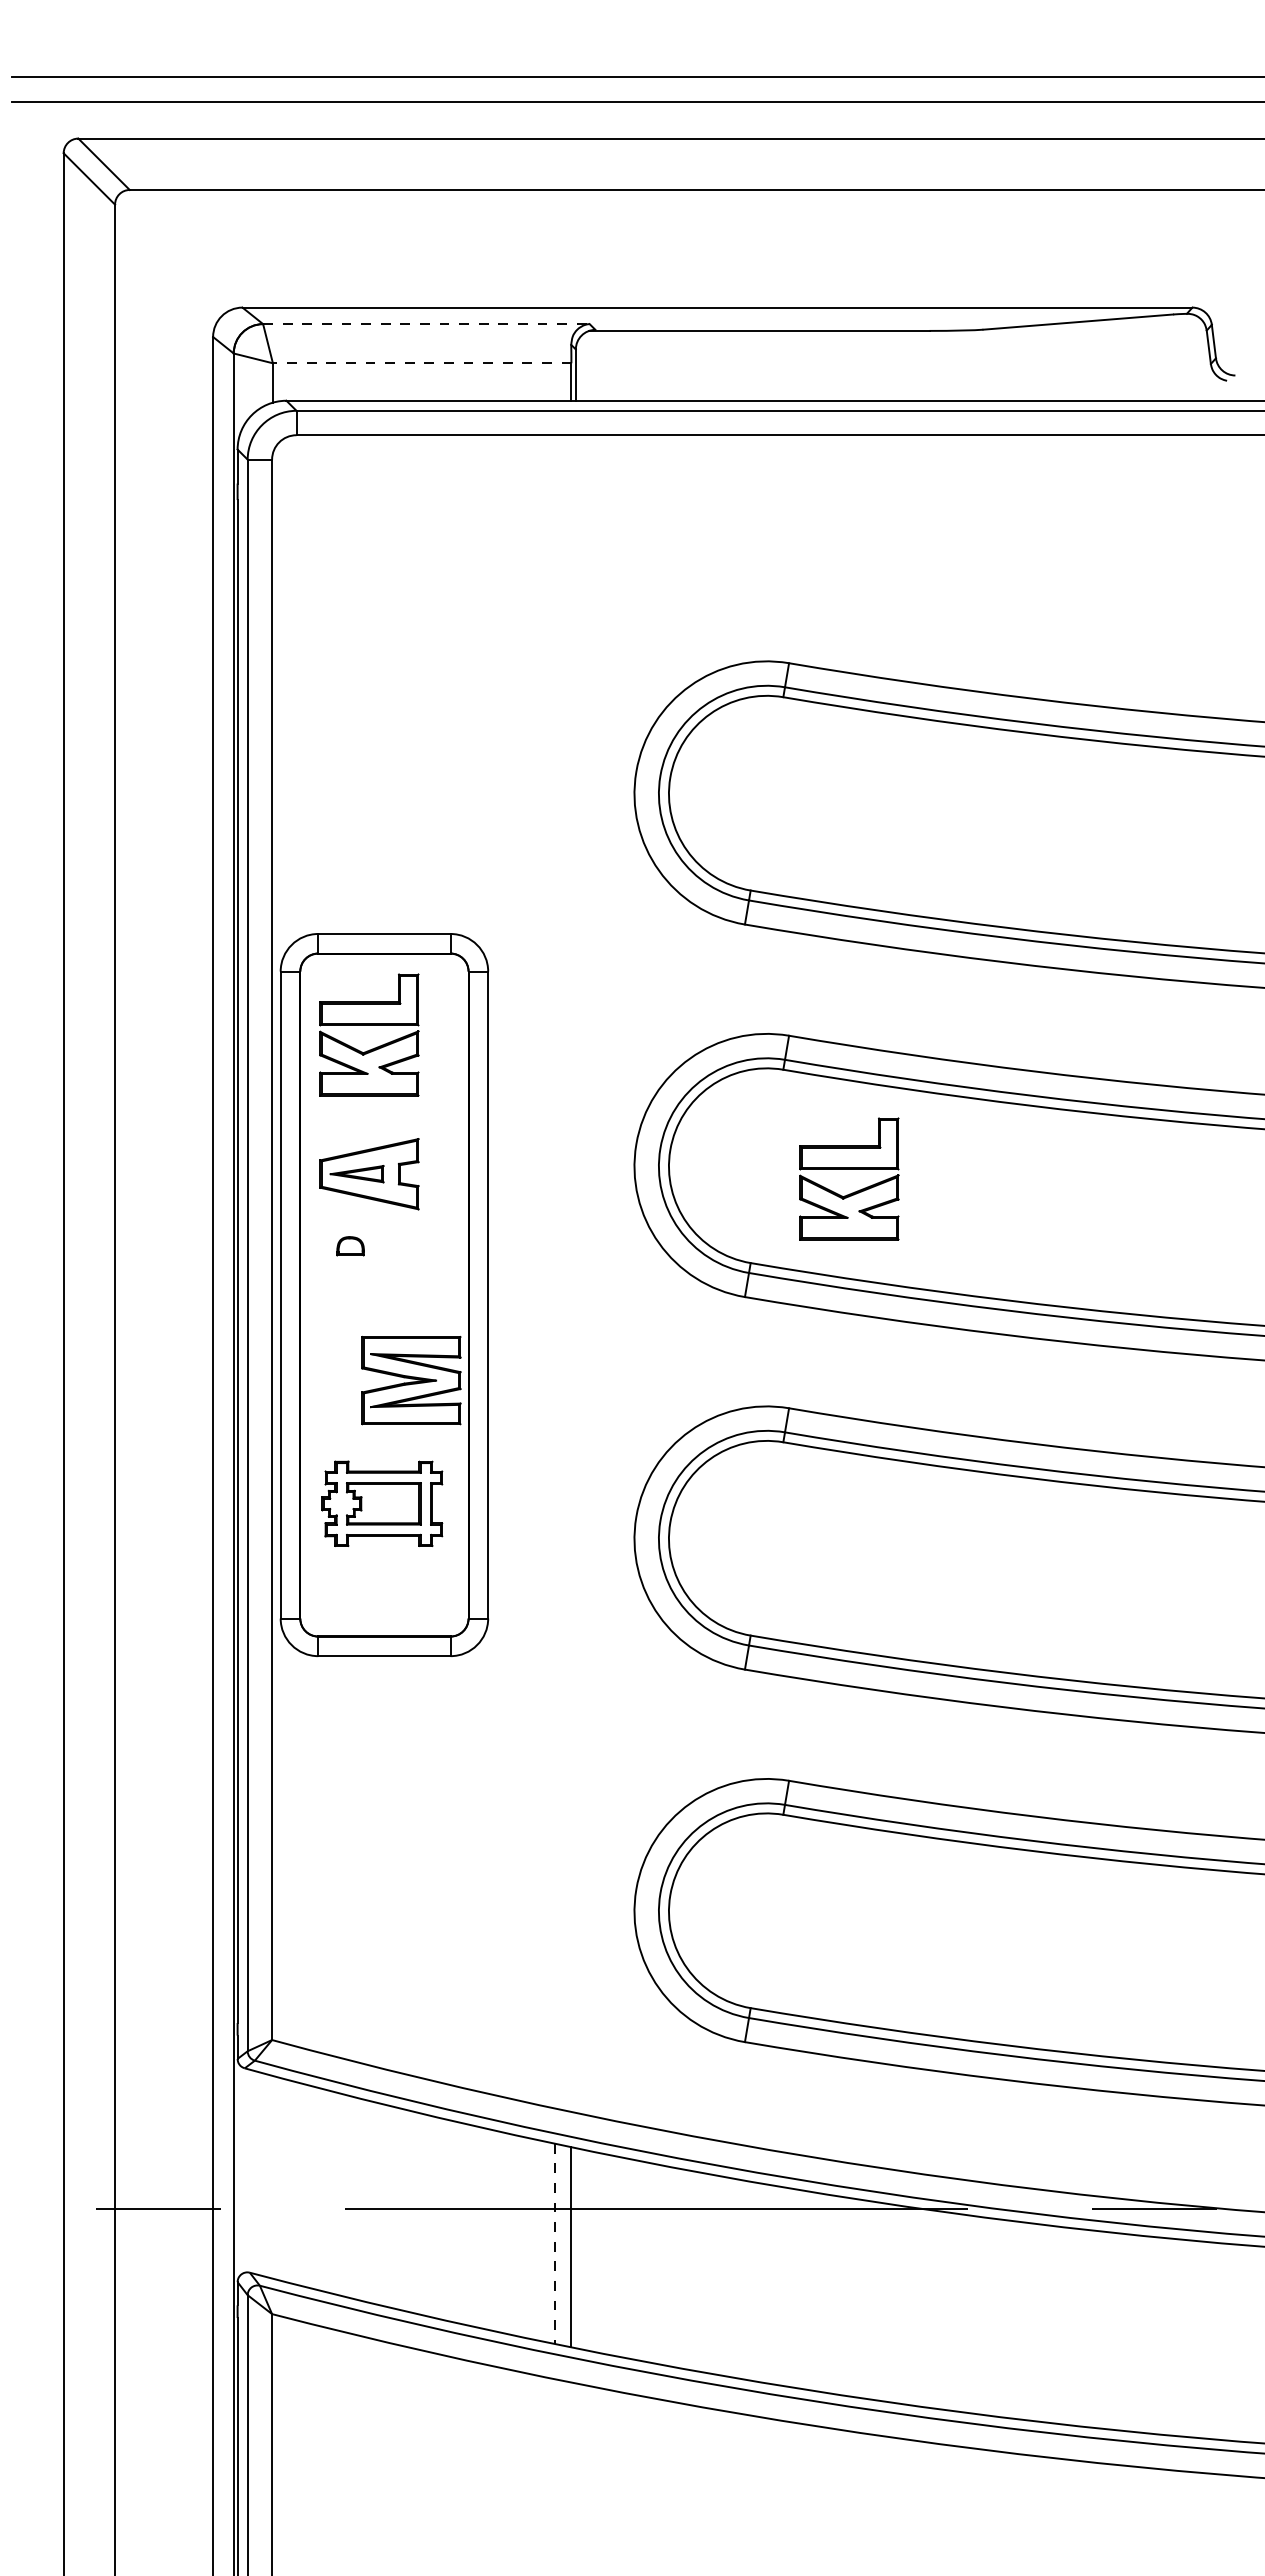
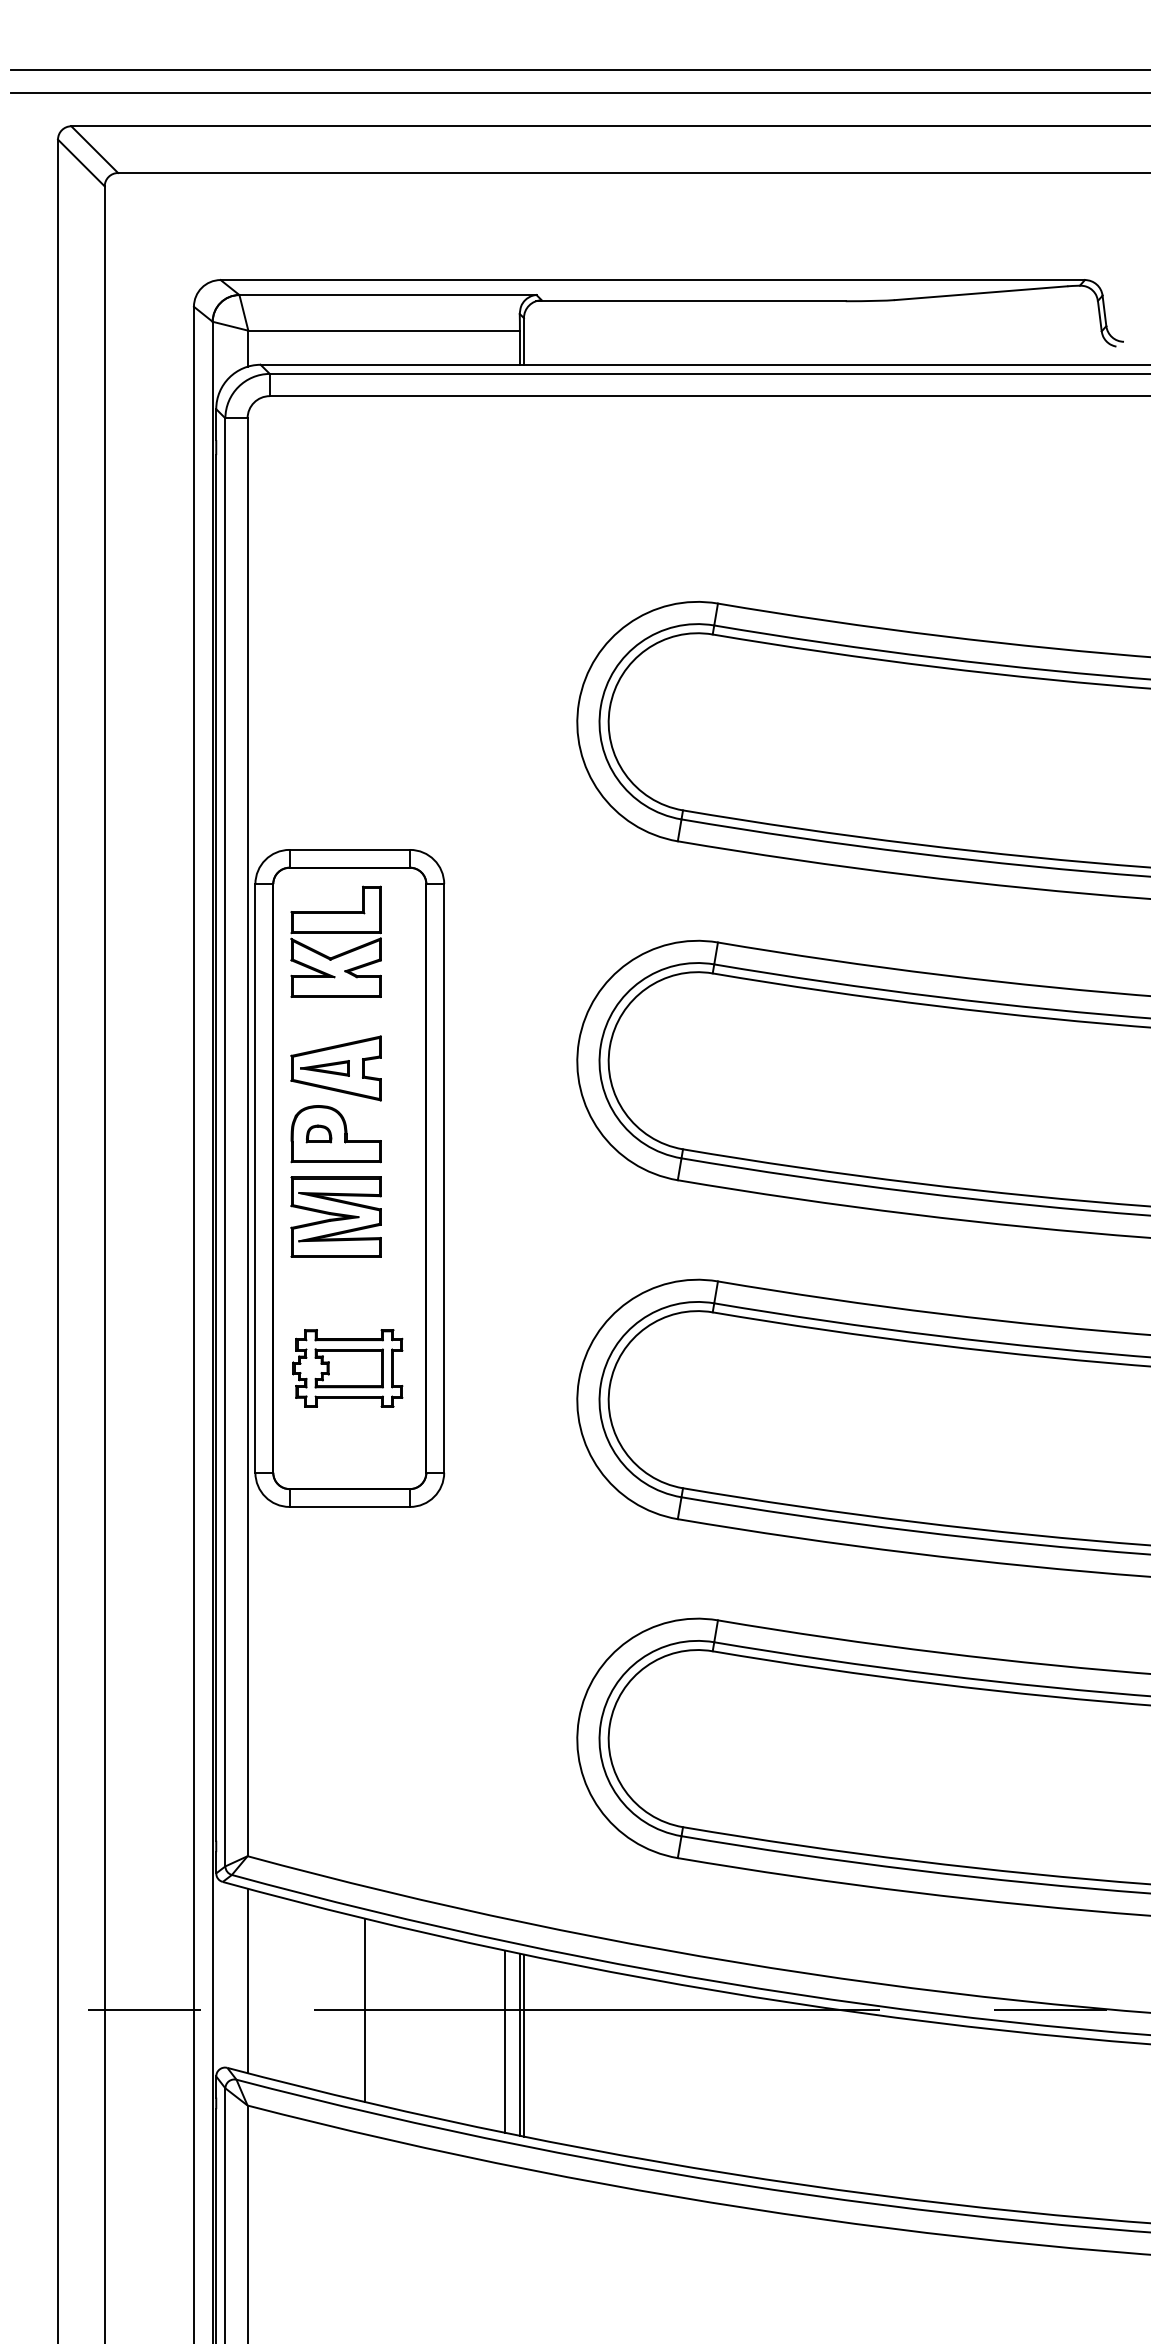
line: (426, 324) -> (388, 295), dashed -> solid
line: (421, 363) -> (383, 330), dashed -> solid
part: (849, 1169) -> (772, 1064), removed
part: (369, 1246) -> (336, 1134), added
part: (411, 1380) -> (336, 1217), moved
line: (272, 2176) -> (247, 1980), added
line: (400, 2209) -> (364, 2010), added
line: (554, 2244) -> (504, 2042), dashed -> solid
line: (575, 2248) -> (523, 2045), added

